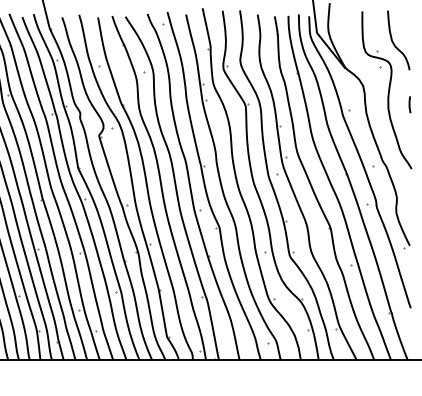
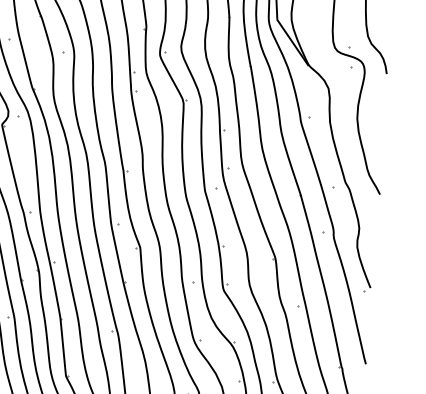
line: (409, 104) -> (383, 115), removed

